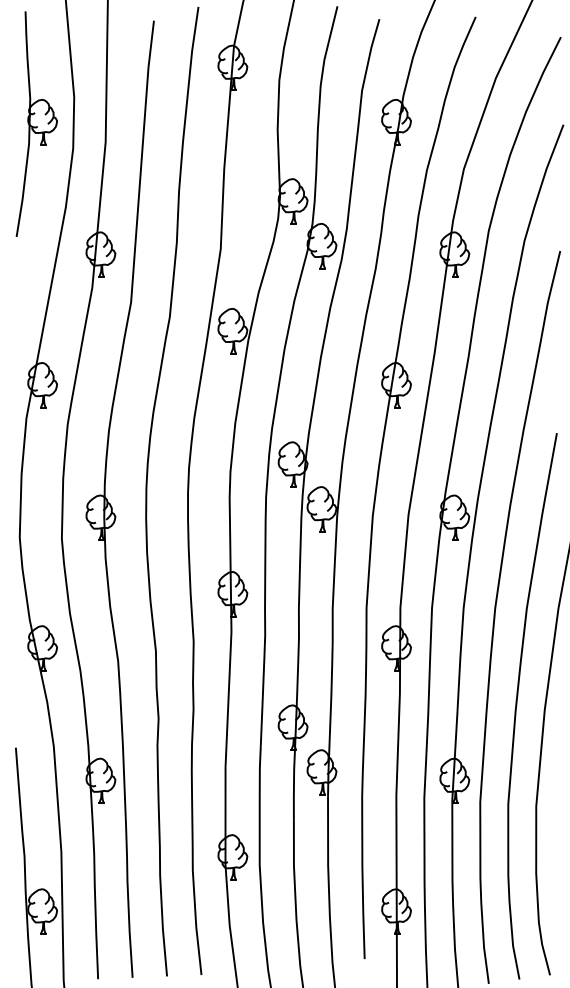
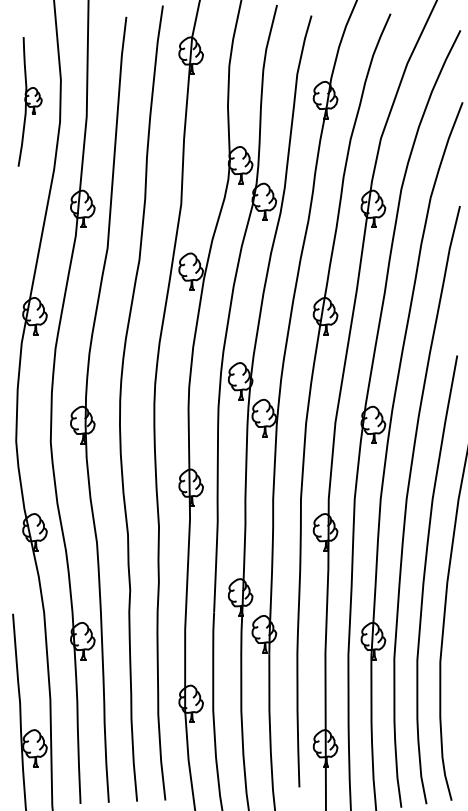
part: (35, 123) -> (29, 101), size x0.7

